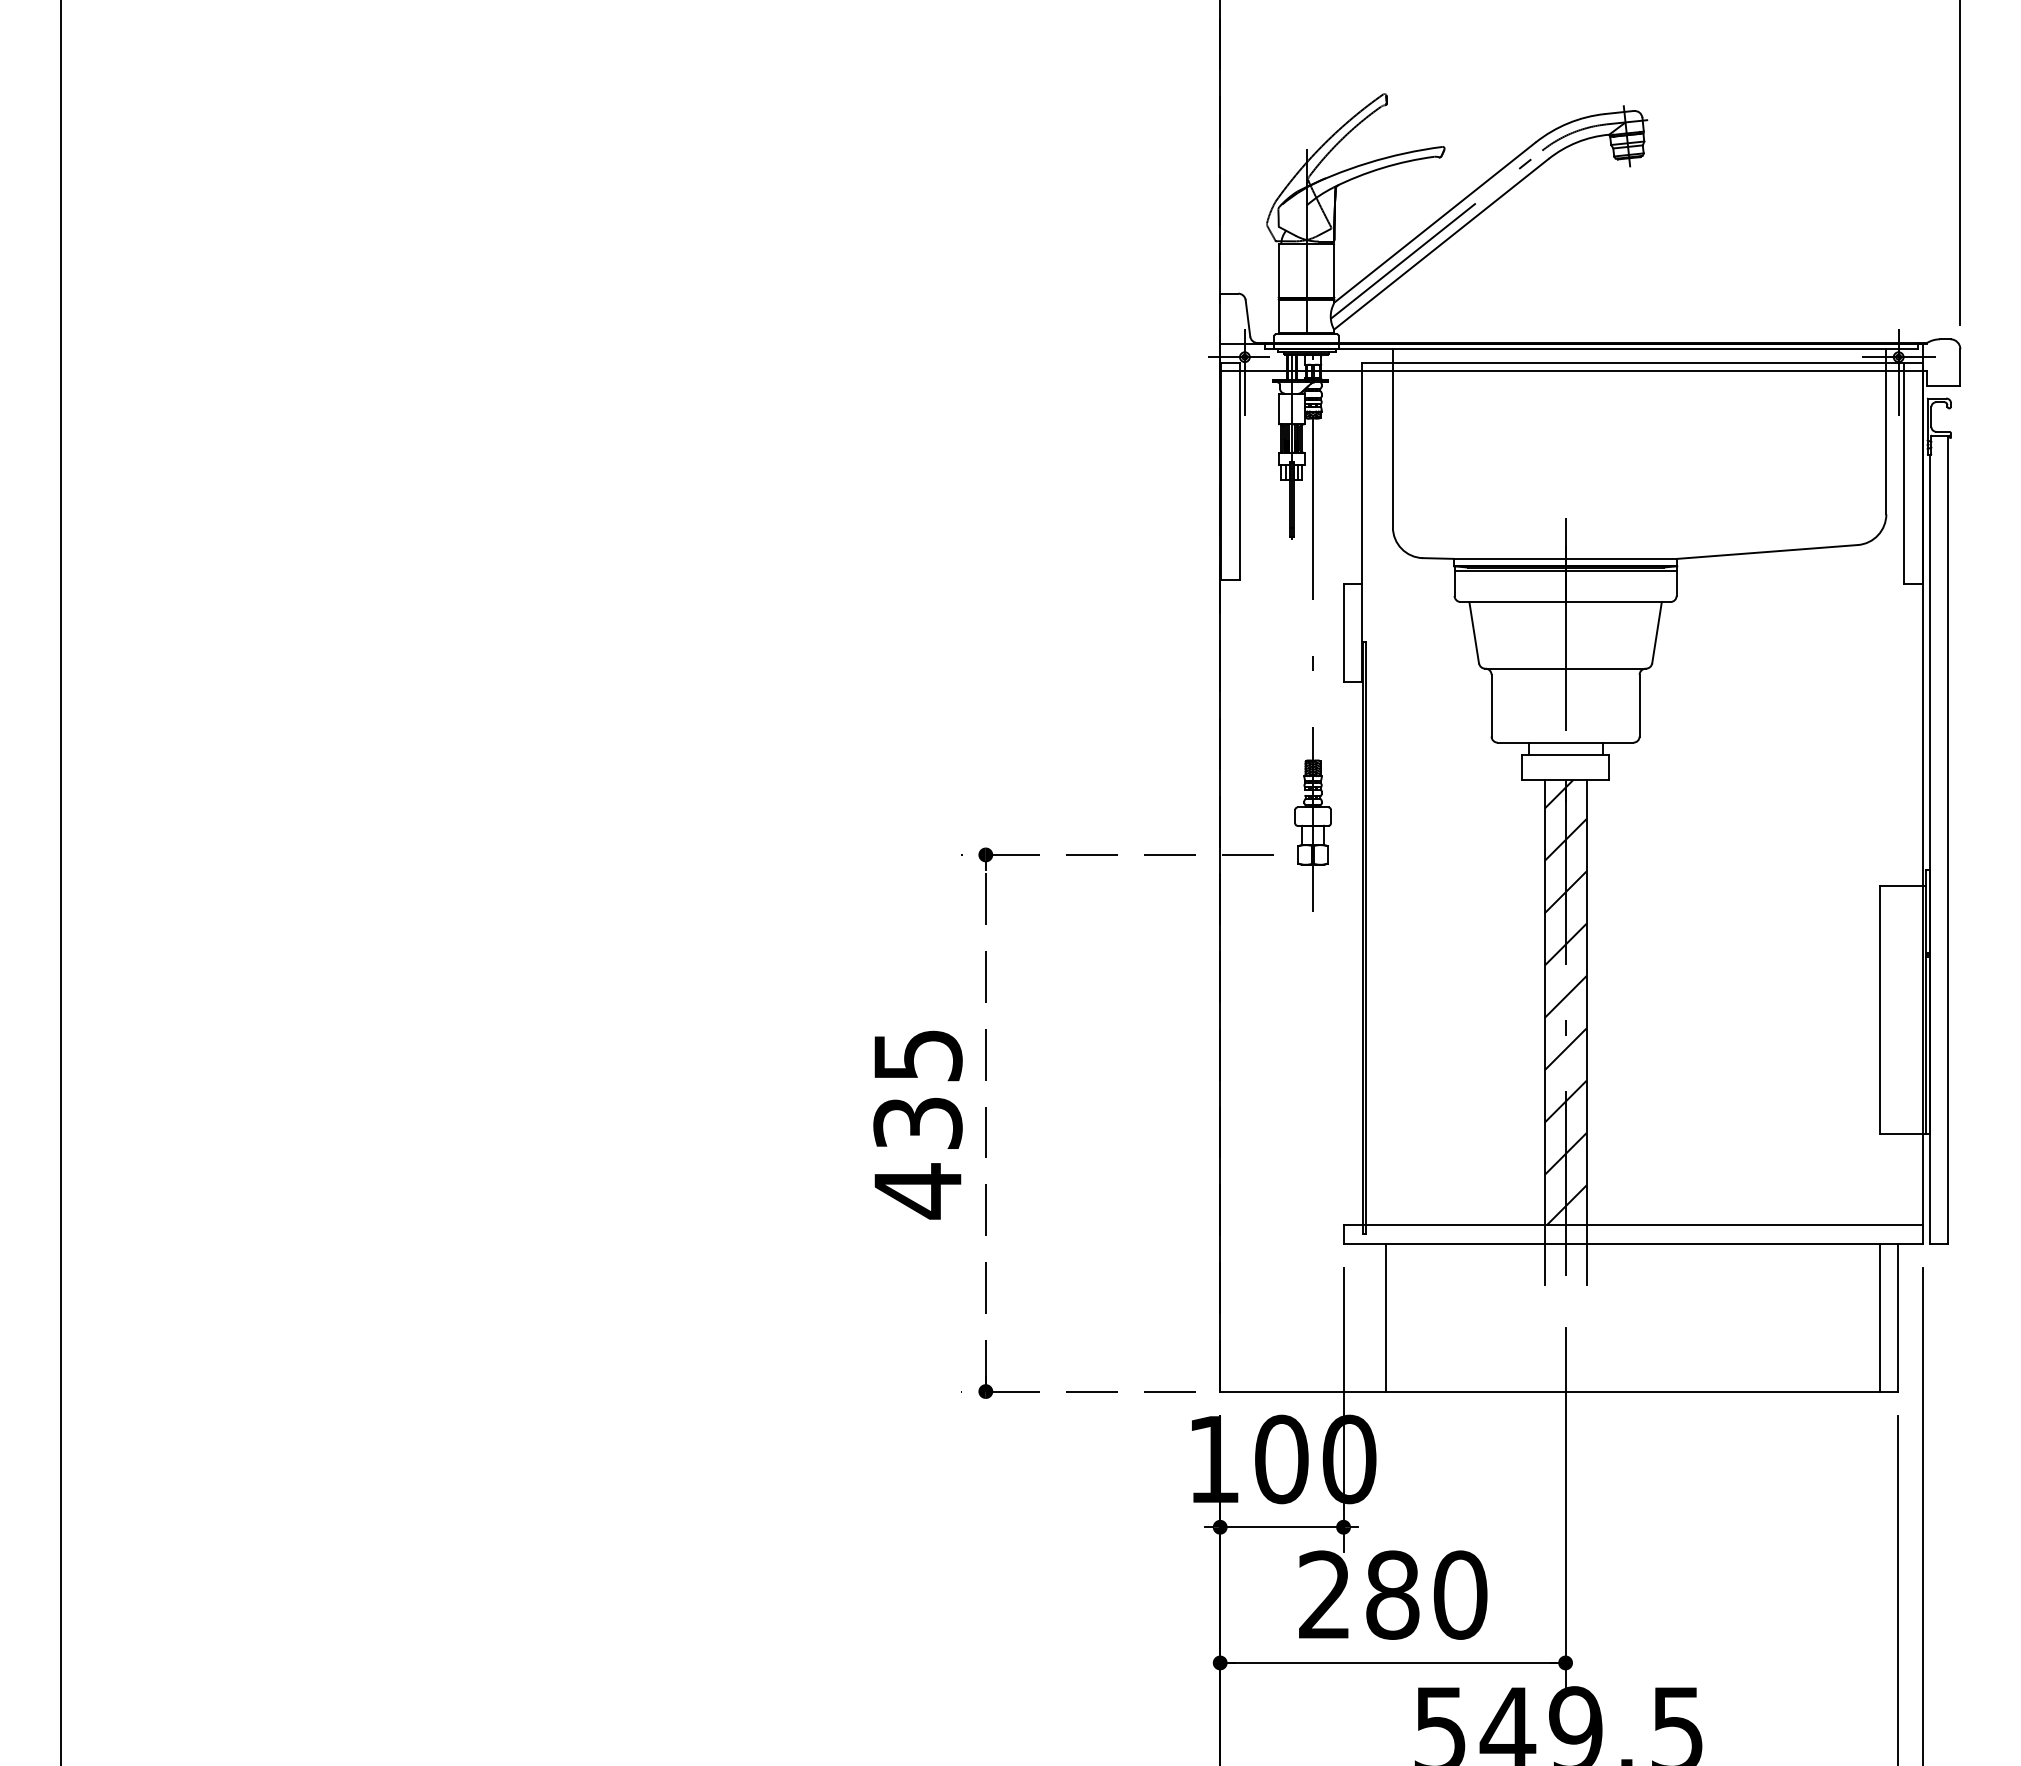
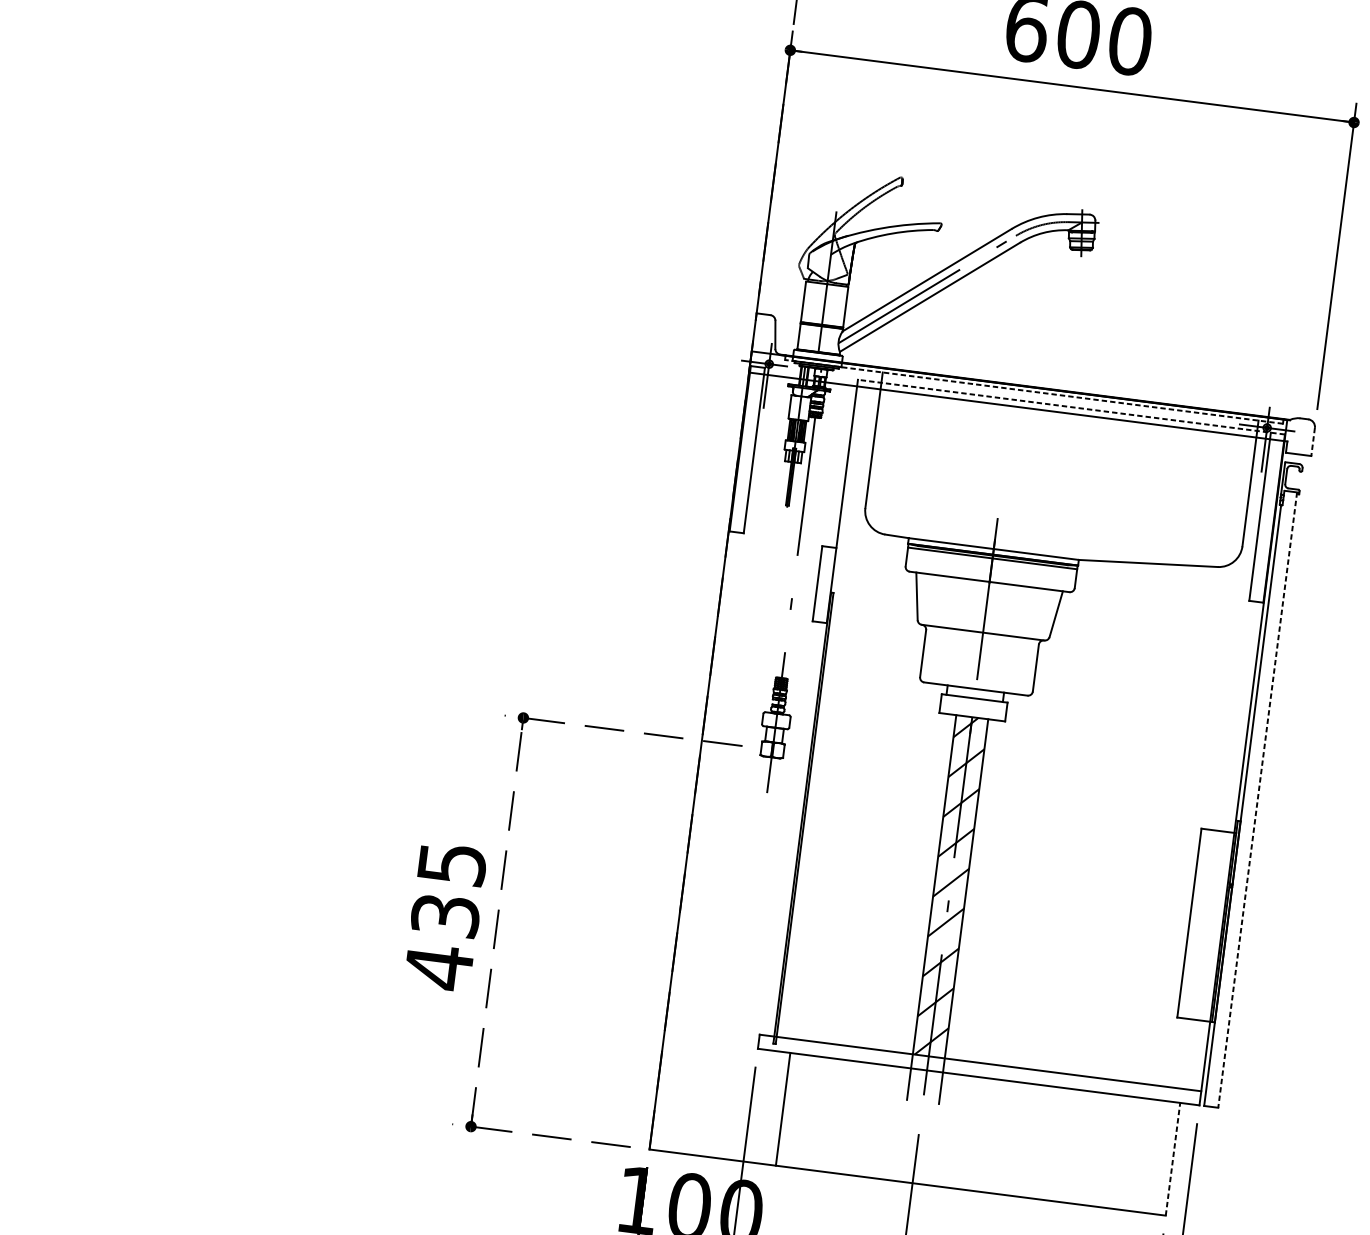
line: (1591, 349) -> (1033, 392), solid -> dashed
line: (1641, 362) -> (1070, 406), solid -> dashed
line: (1960, 367) -> (1313, 441), solid -> dashed
line: (1948, 840) -> (1257, 800), solid -> dashed
line: (1879, 1317) -> (1158, 1157), removed
line: (1898, 1317) -> (1173, 1159), solid -> dashed

